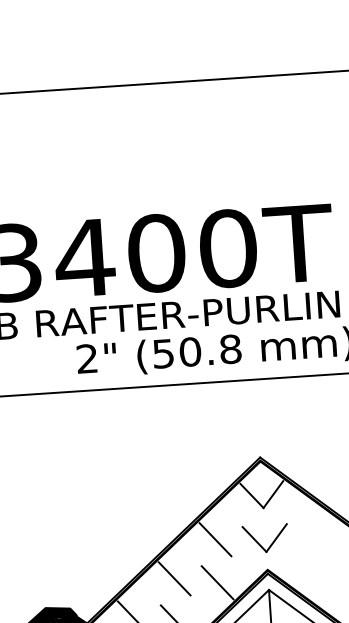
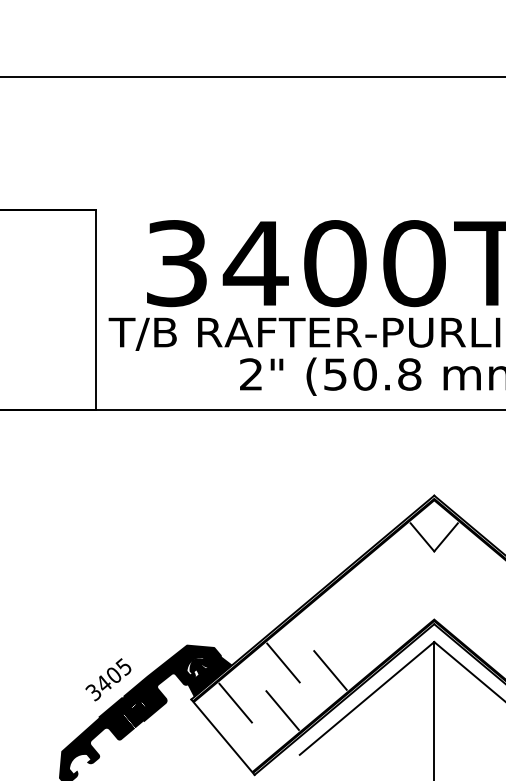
line: (214, 539) -> (378, 582), removed
part: (259, 543) -> (427, 590), removed
line: (174, 578) -> (331, 622), removed
line: (217, 581) -> (378, 629), removed

